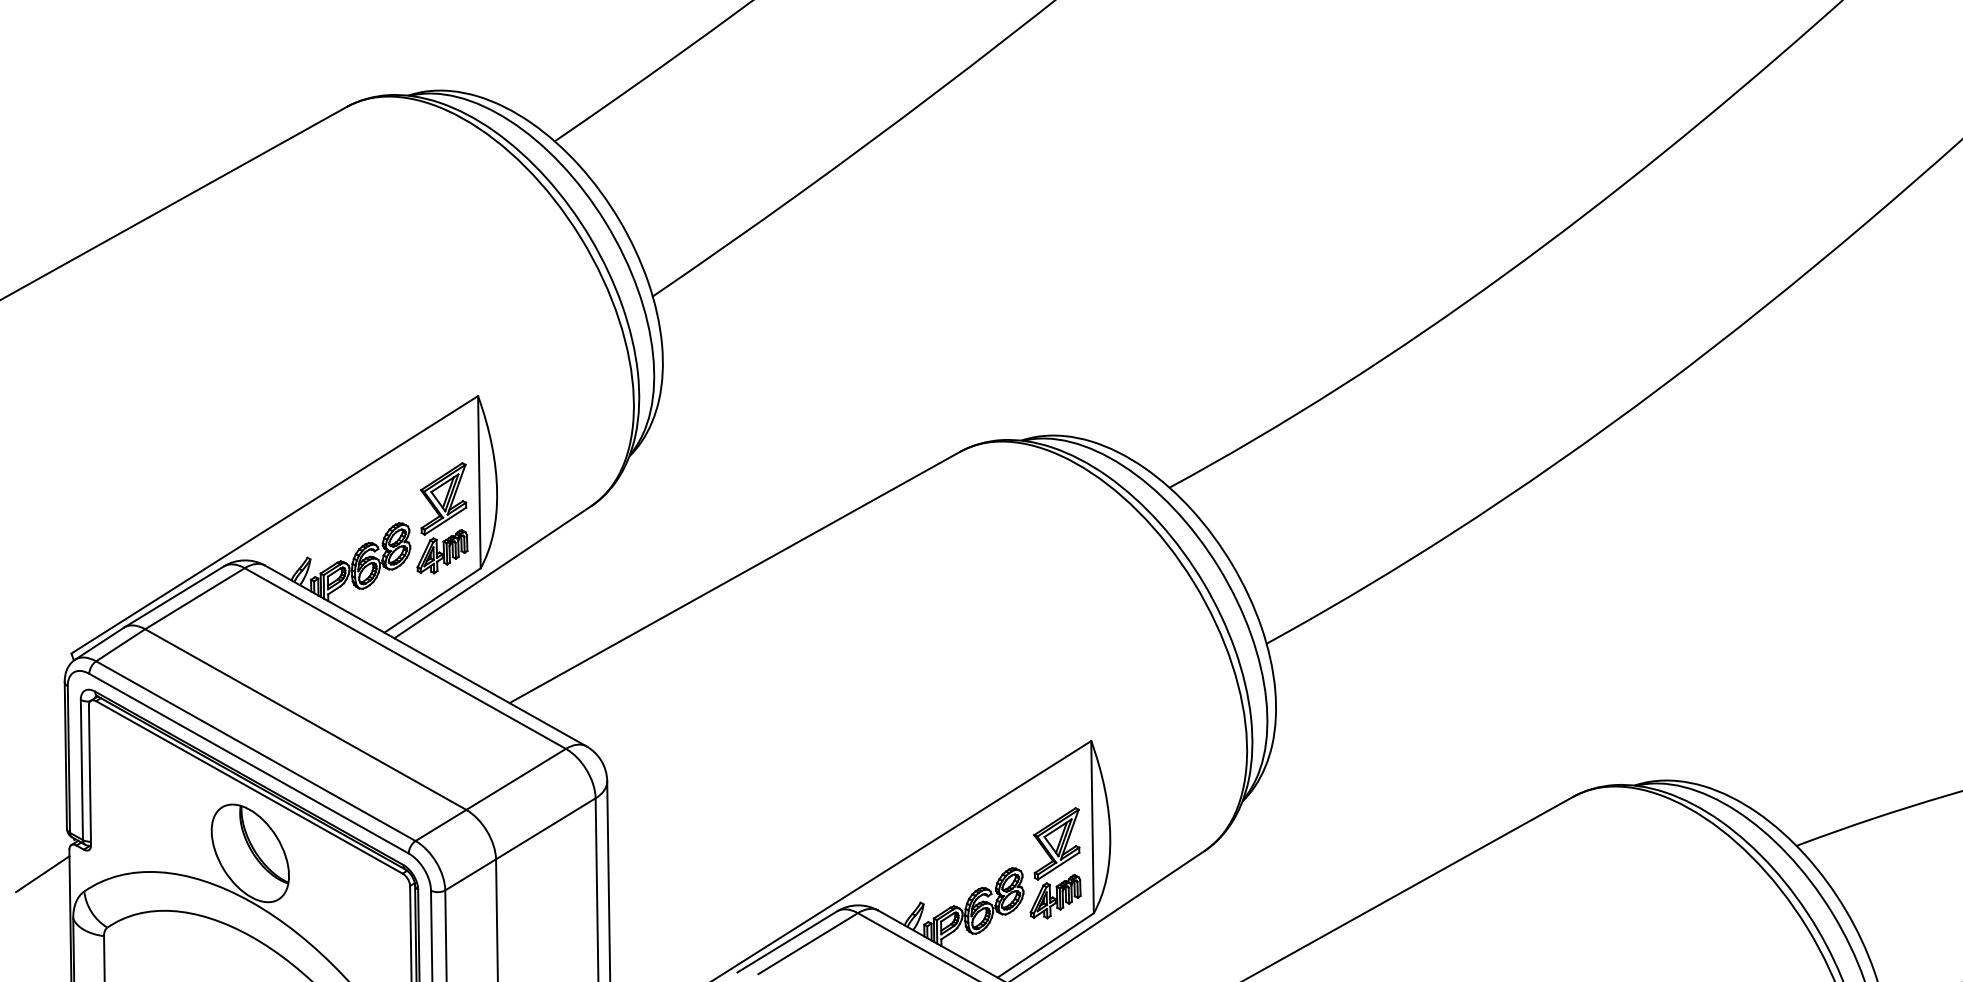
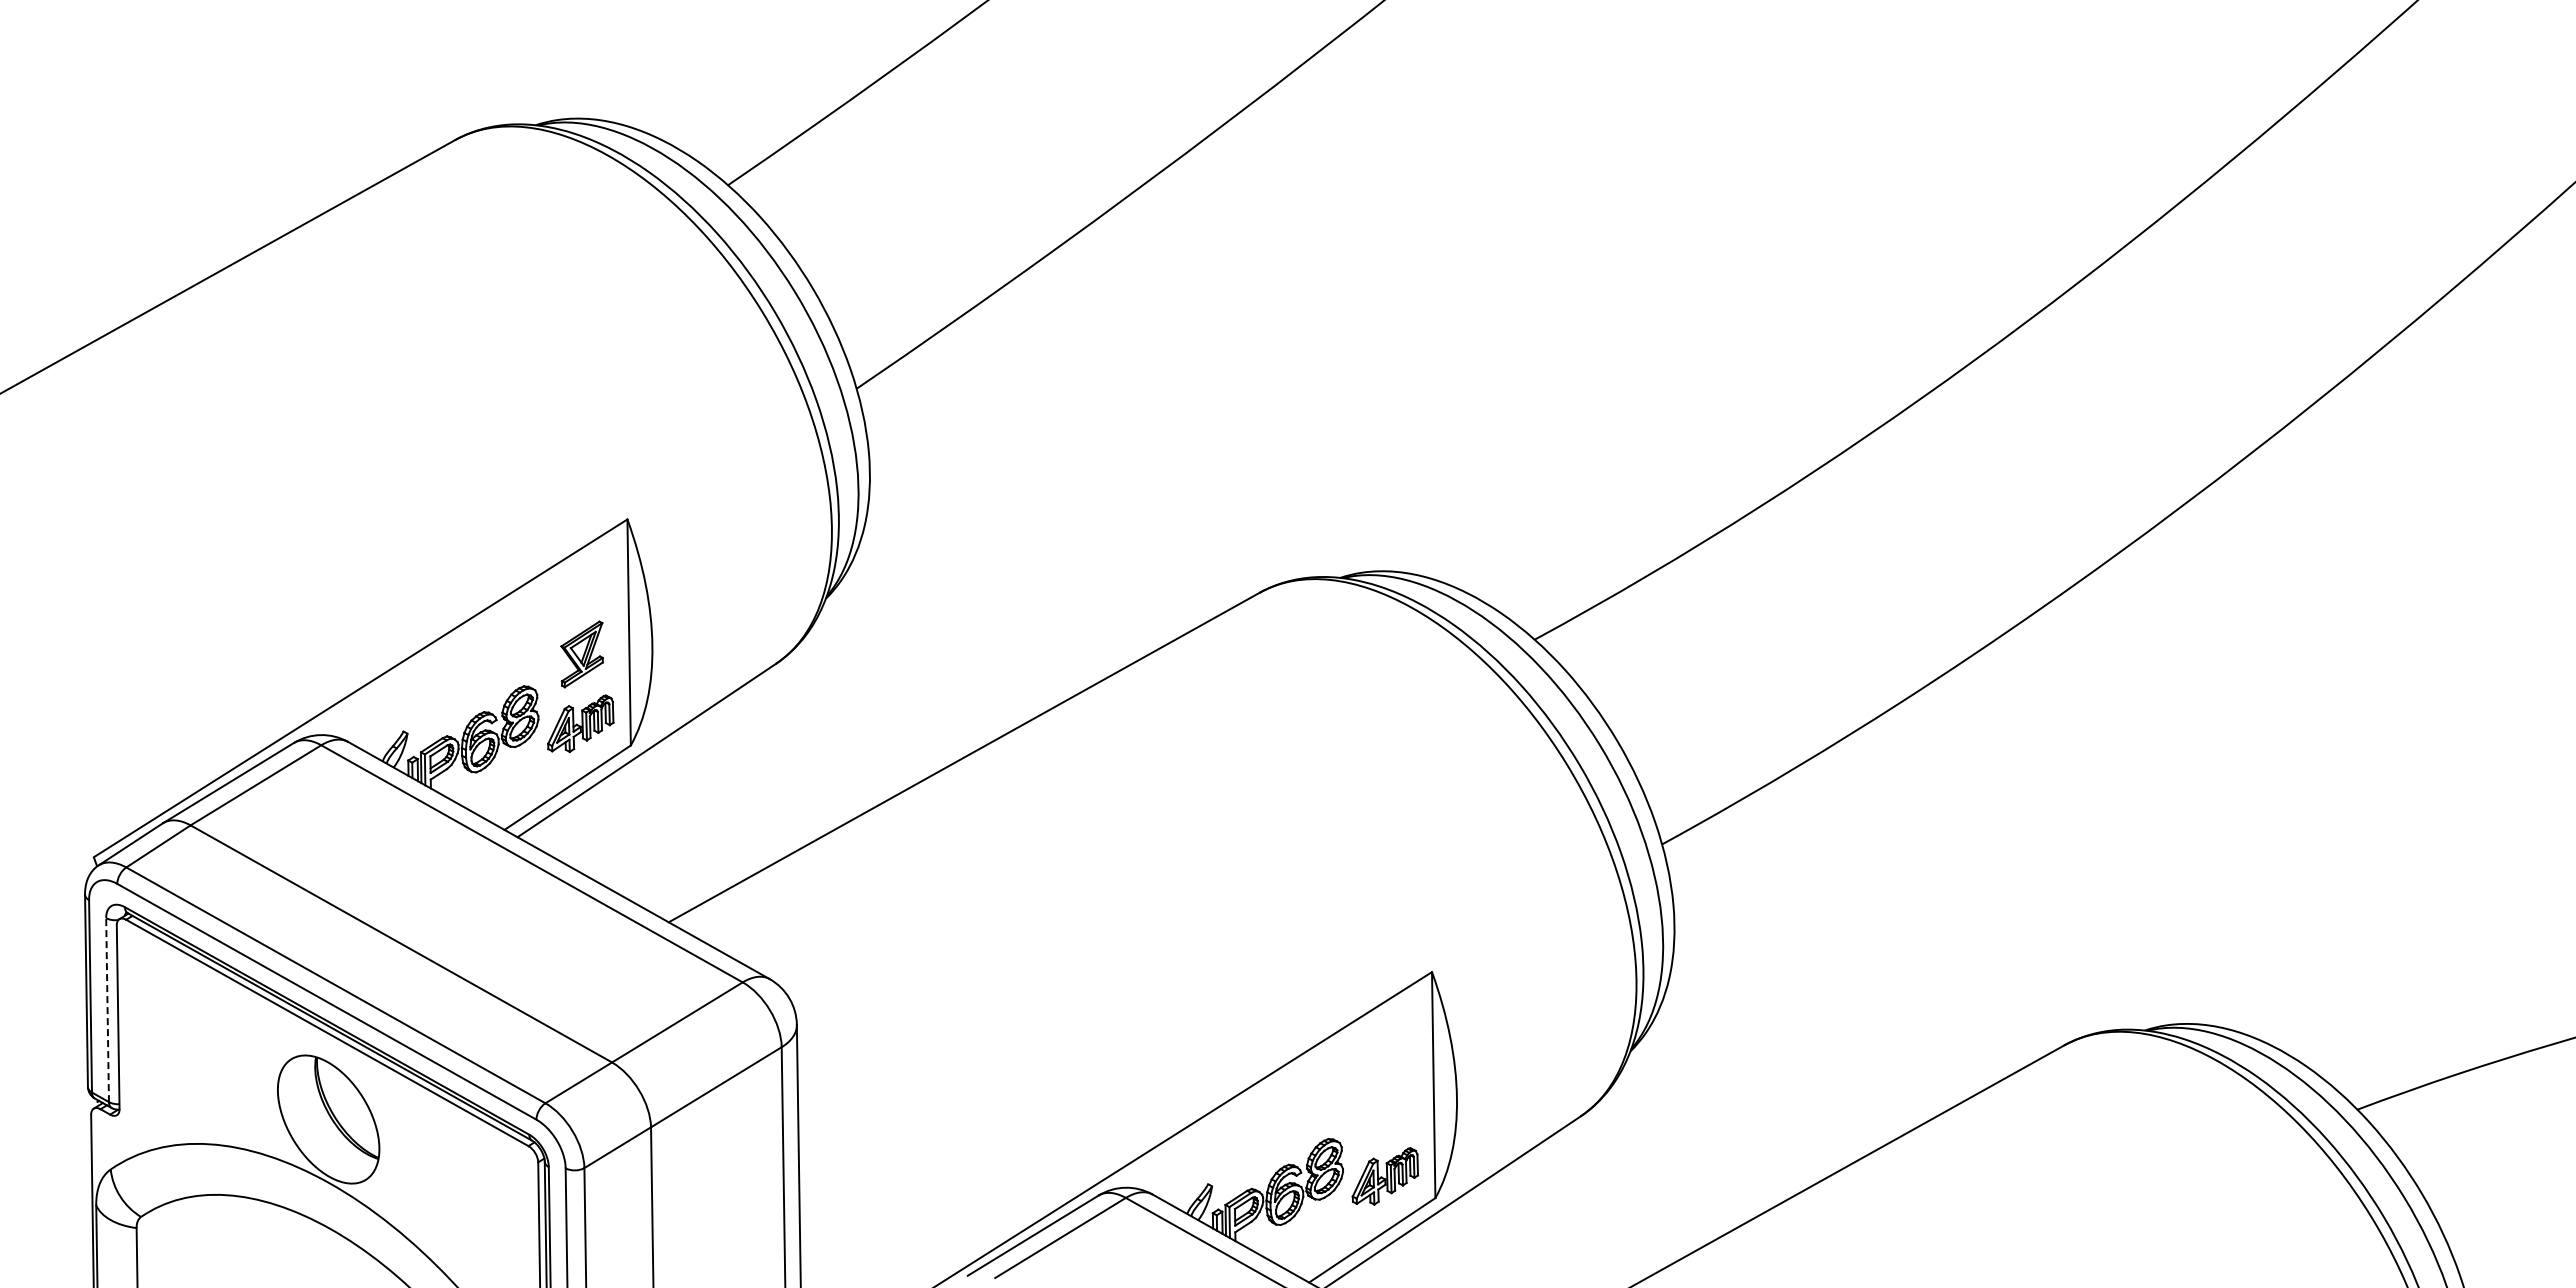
part: (443, 499) -> (581, 654), size x0.7
line: (81, 769) -> (107, 1009), solid -> dashed
part: (1056, 843) -> (1386, 1106), removed
line: (42, 873) -> (56, 1146), removed

